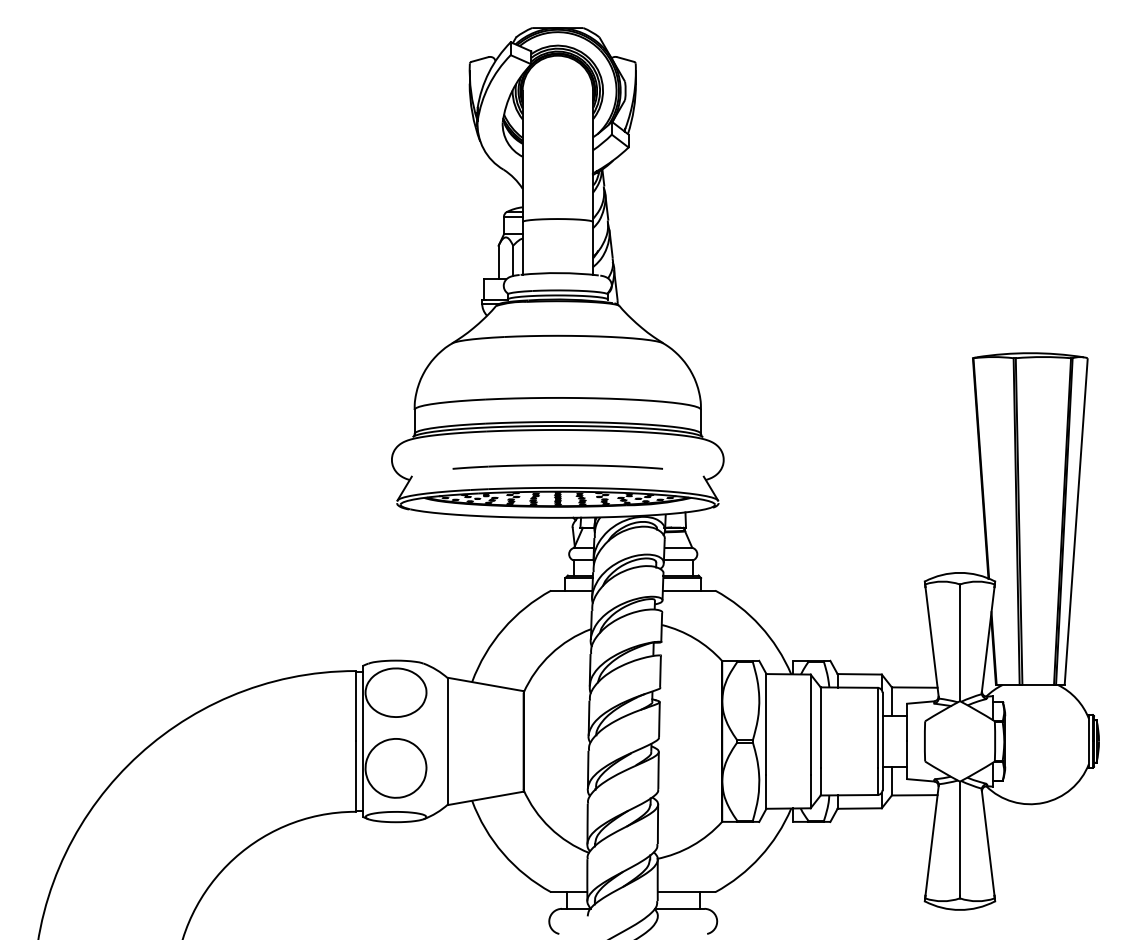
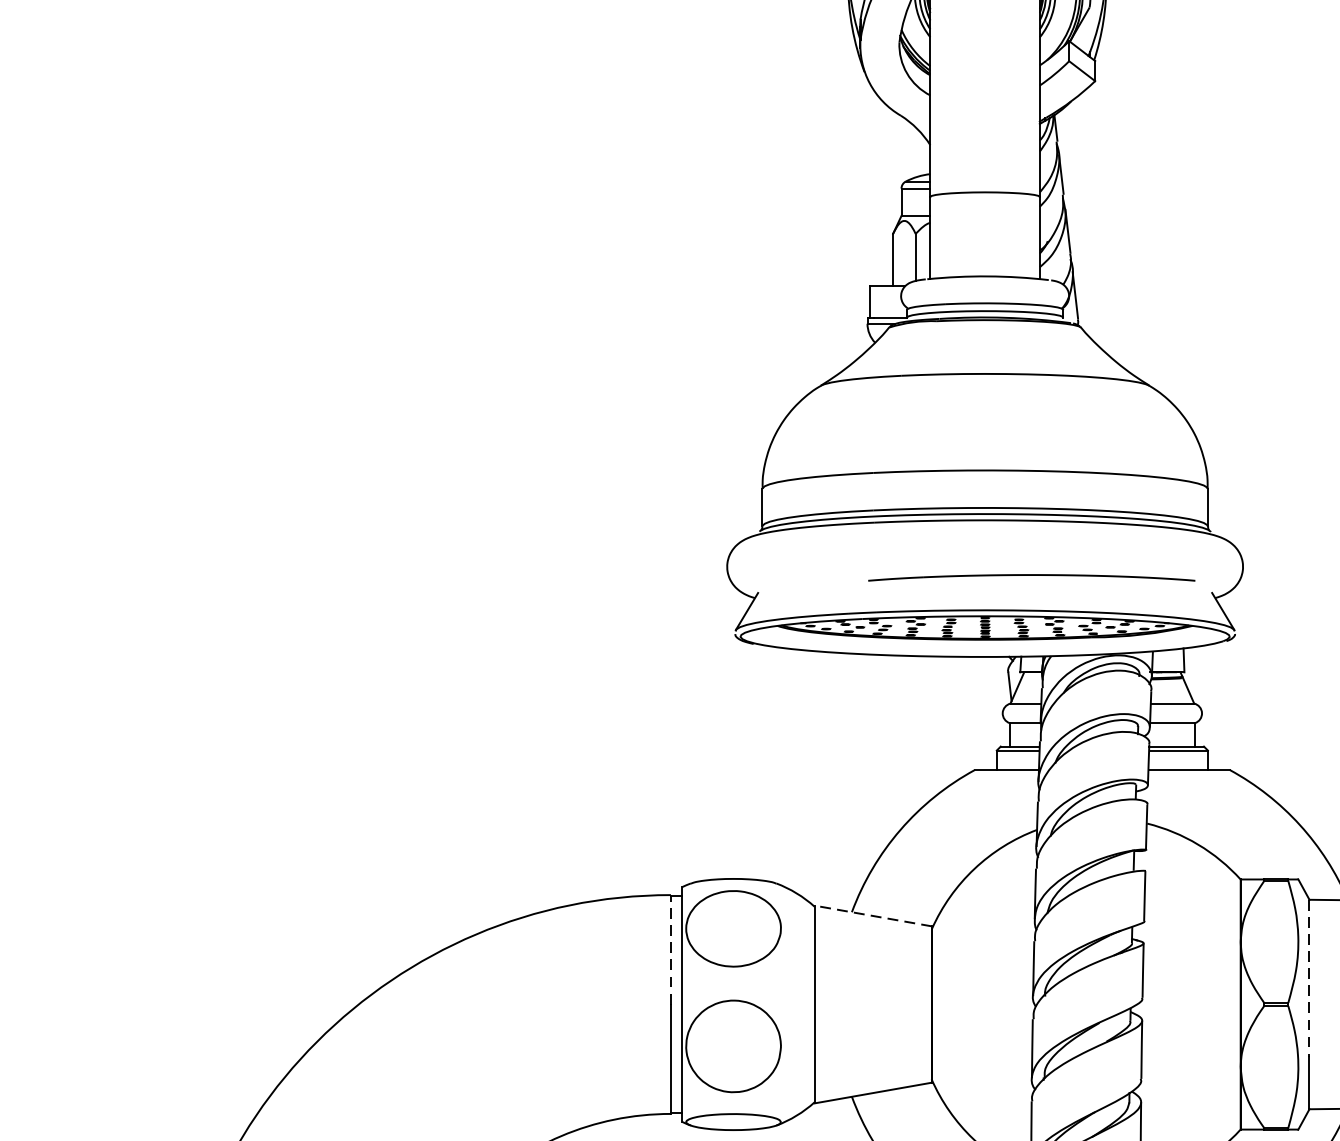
part: (557, 466) -> (1031, 577), moved
line: (485, 684) -> (872, 916), solid -> dashed
line: (355, 705) -> (670, 948), solid -> dashed
line: (766, 724) -> (1309, 978), solid -> dashed

